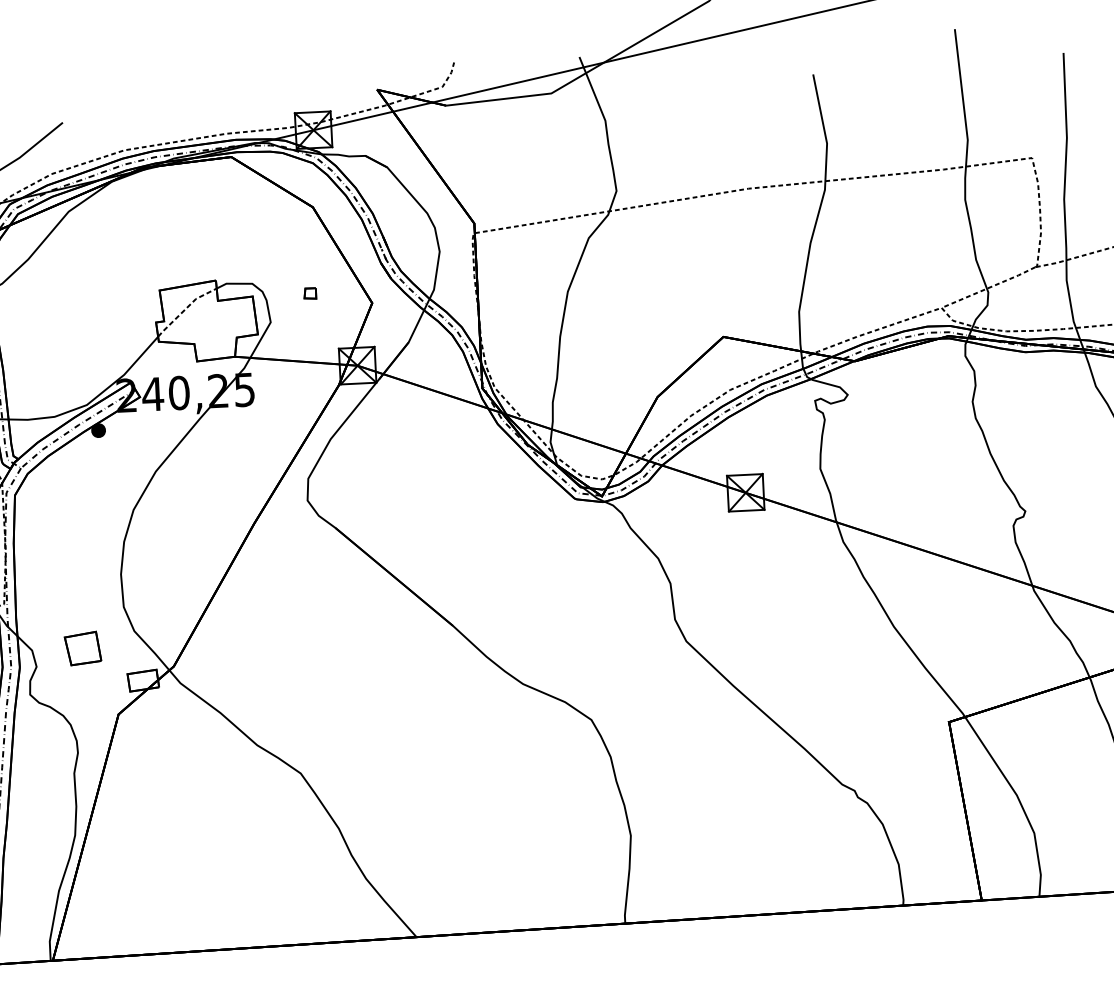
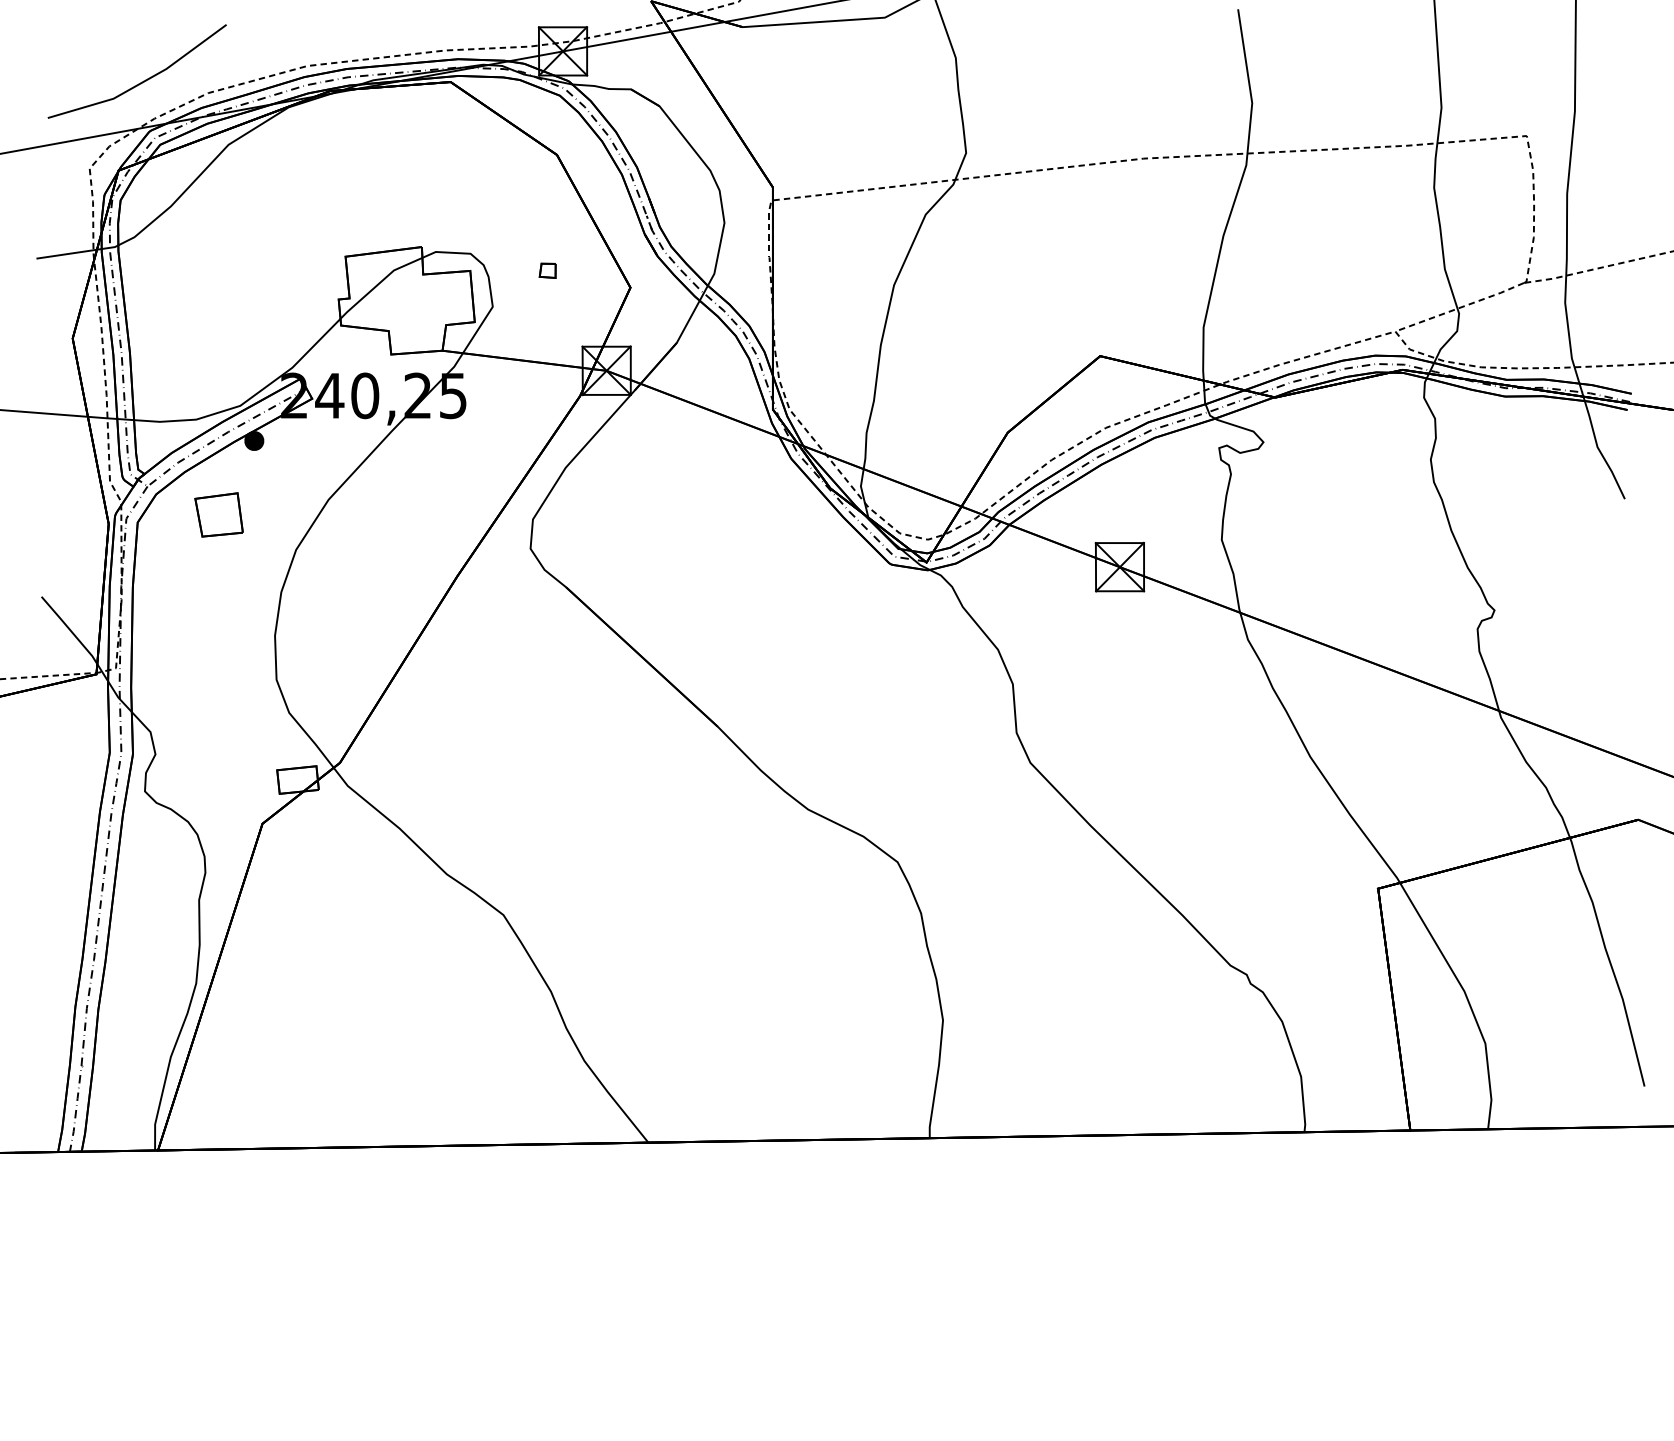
line: (185, 309) -> (379, 283), dashed -> solid
part: (82, 648) -> (218, 514), moved

